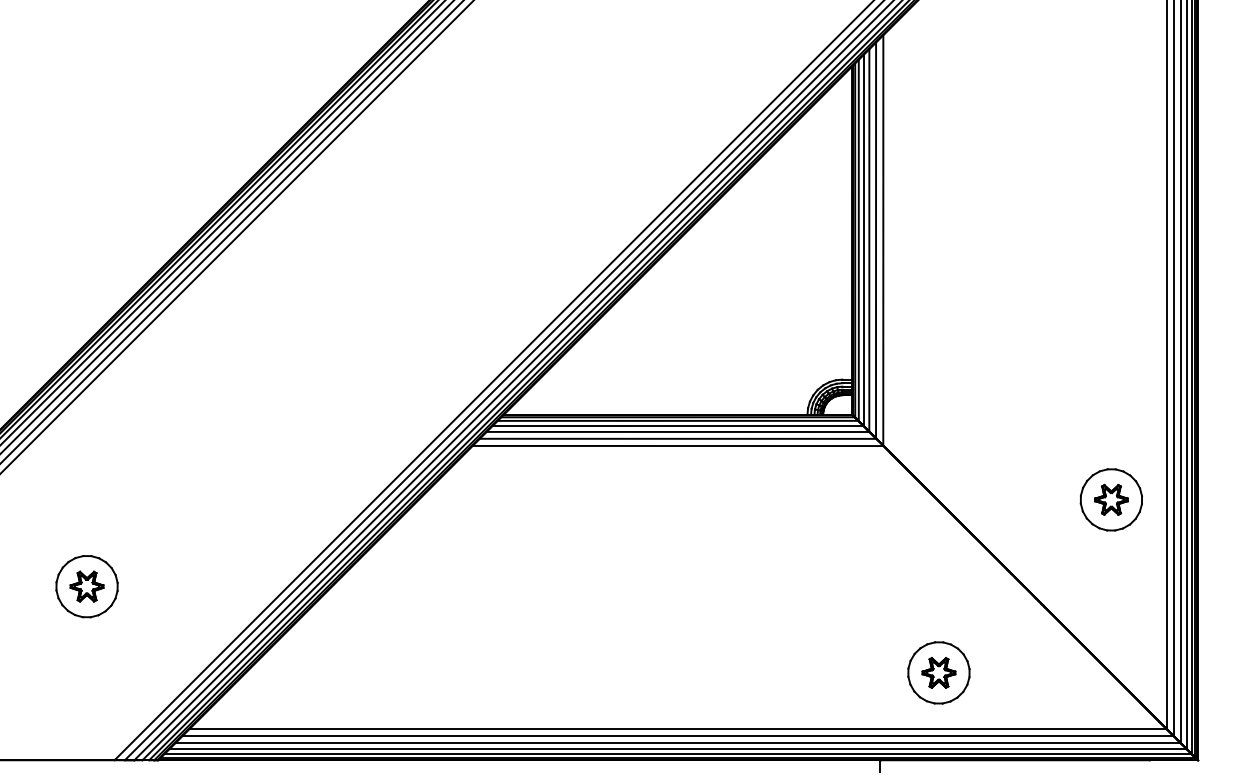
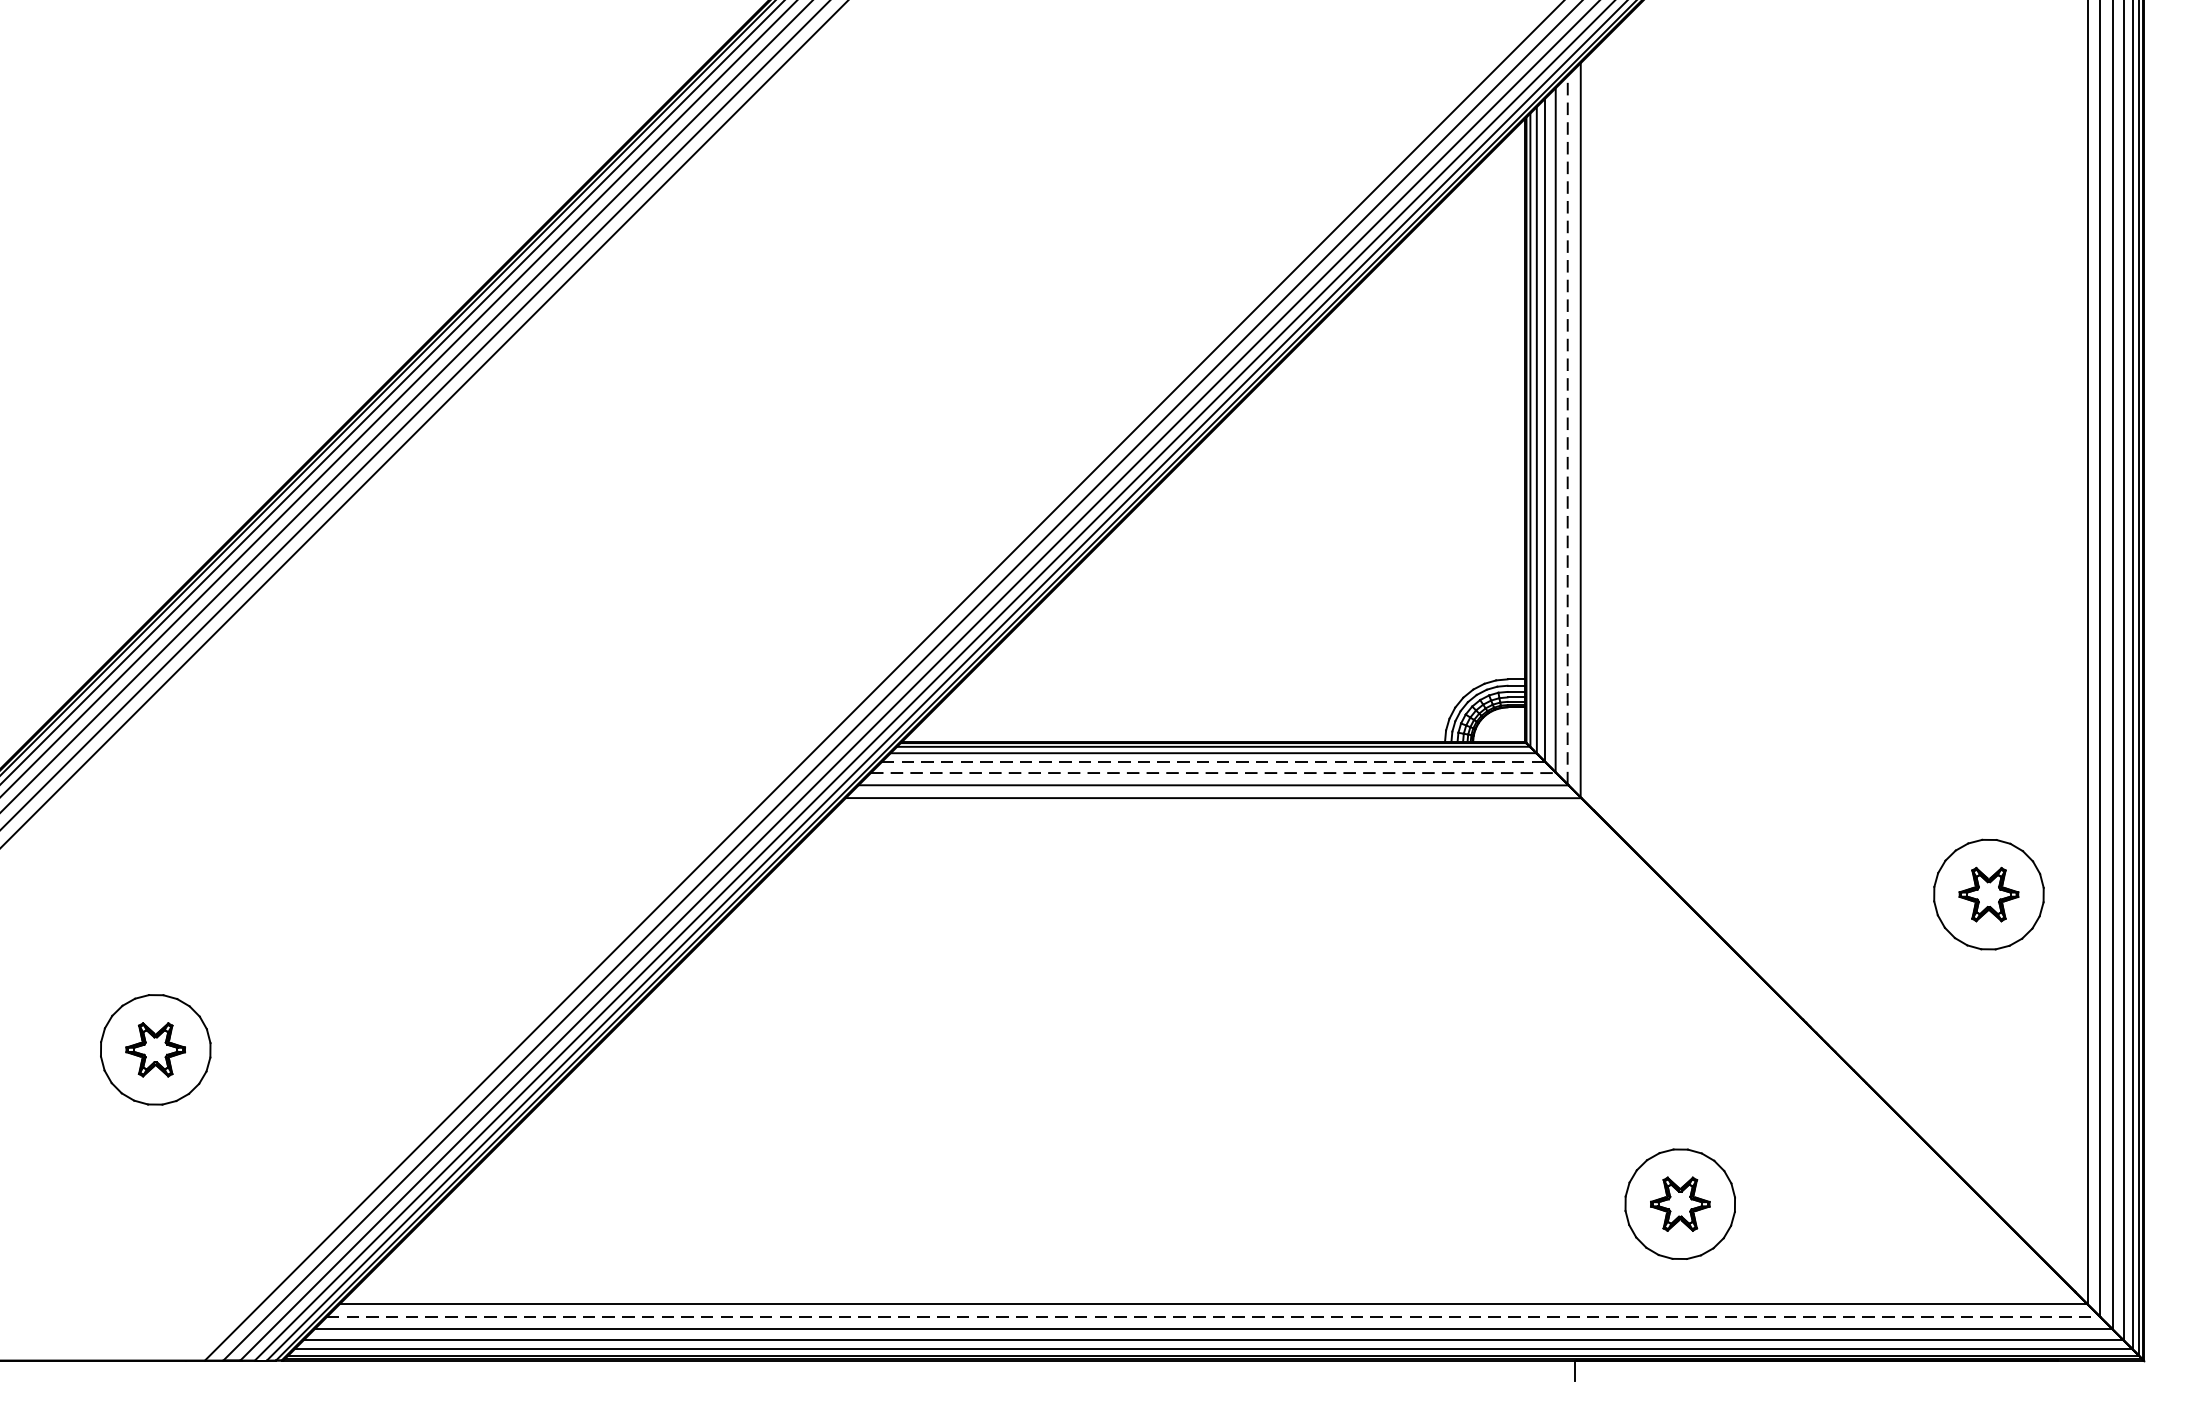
line: (876, 240) -> (1568, 430), solid -> dashed
line: (678, 425) -> (1214, 761), solid -> dashed
line: (678, 431) -> (1214, 772), solid -> dashed
line: (678, 735) -> (1214, 1316), solid -> dashed

